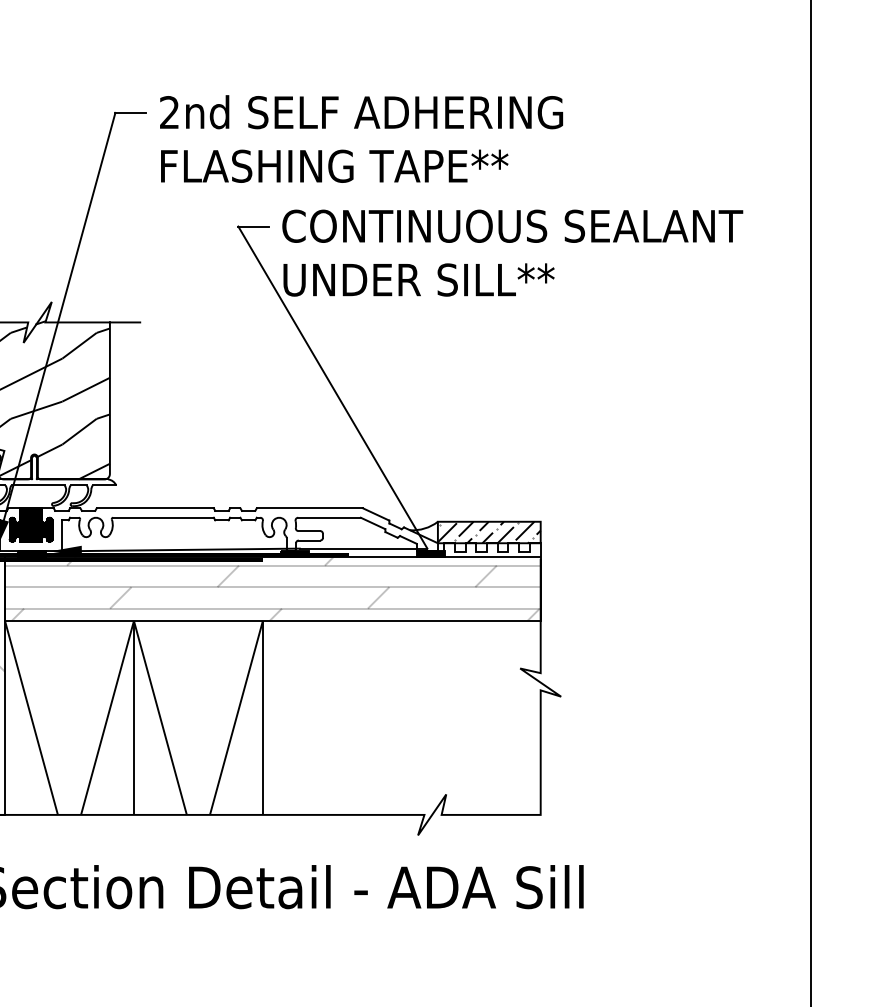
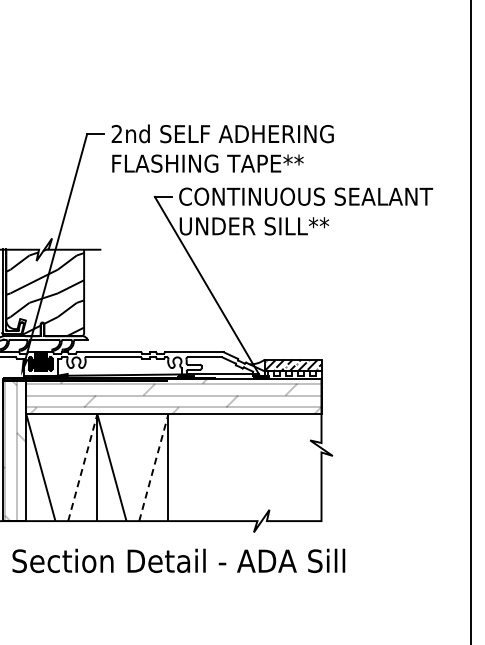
line: (106, 717) -> (82, 467), solid -> dashed
line: (235, 717) -> (153, 467), solid -> dashed

